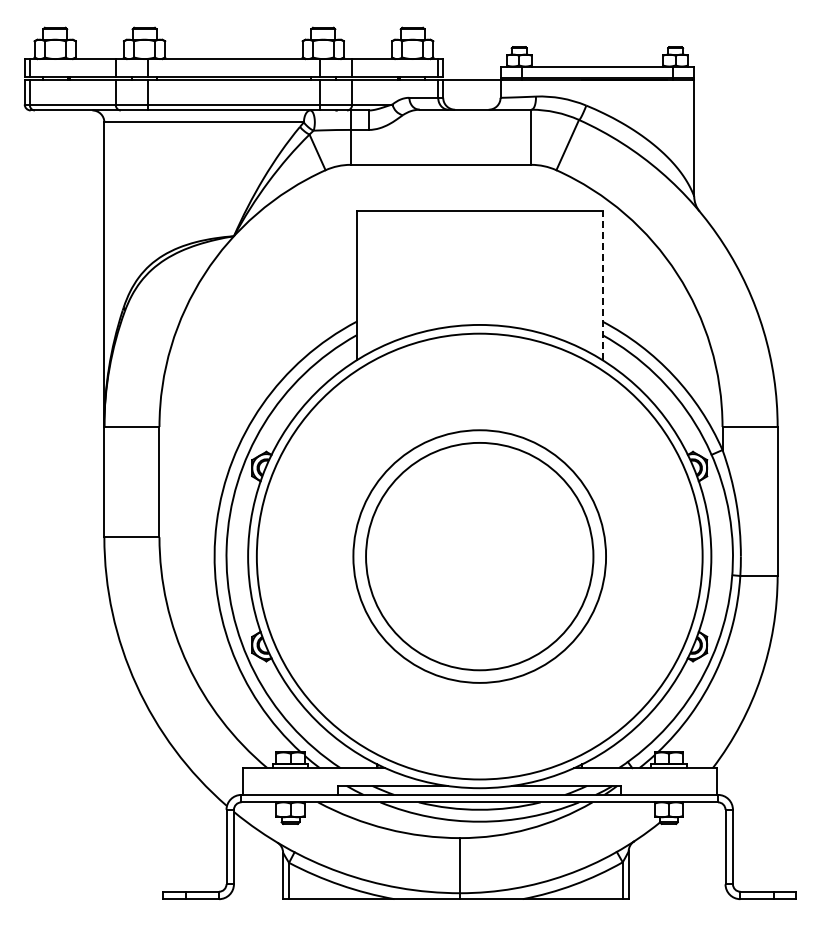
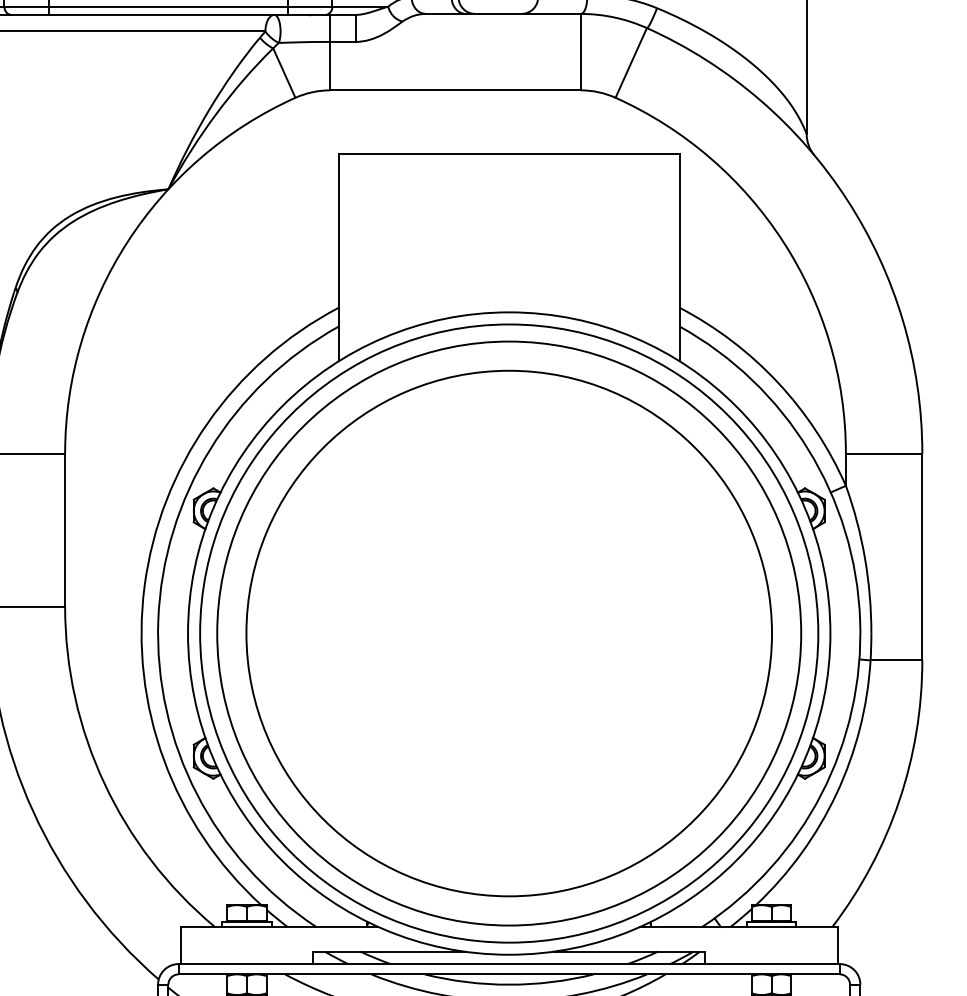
line: (602, 285) -> (679, 257), dashed -> solid
circle: (479, 556) -> (508, 633), size x1.67
circle: (479, 556) -> (508, 633), size x1.67

